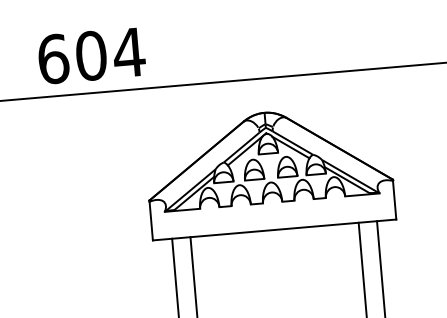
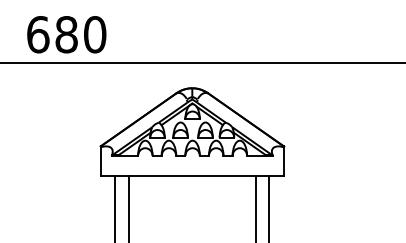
text: (109, 54) -> (80, 34), 604 -> 680

